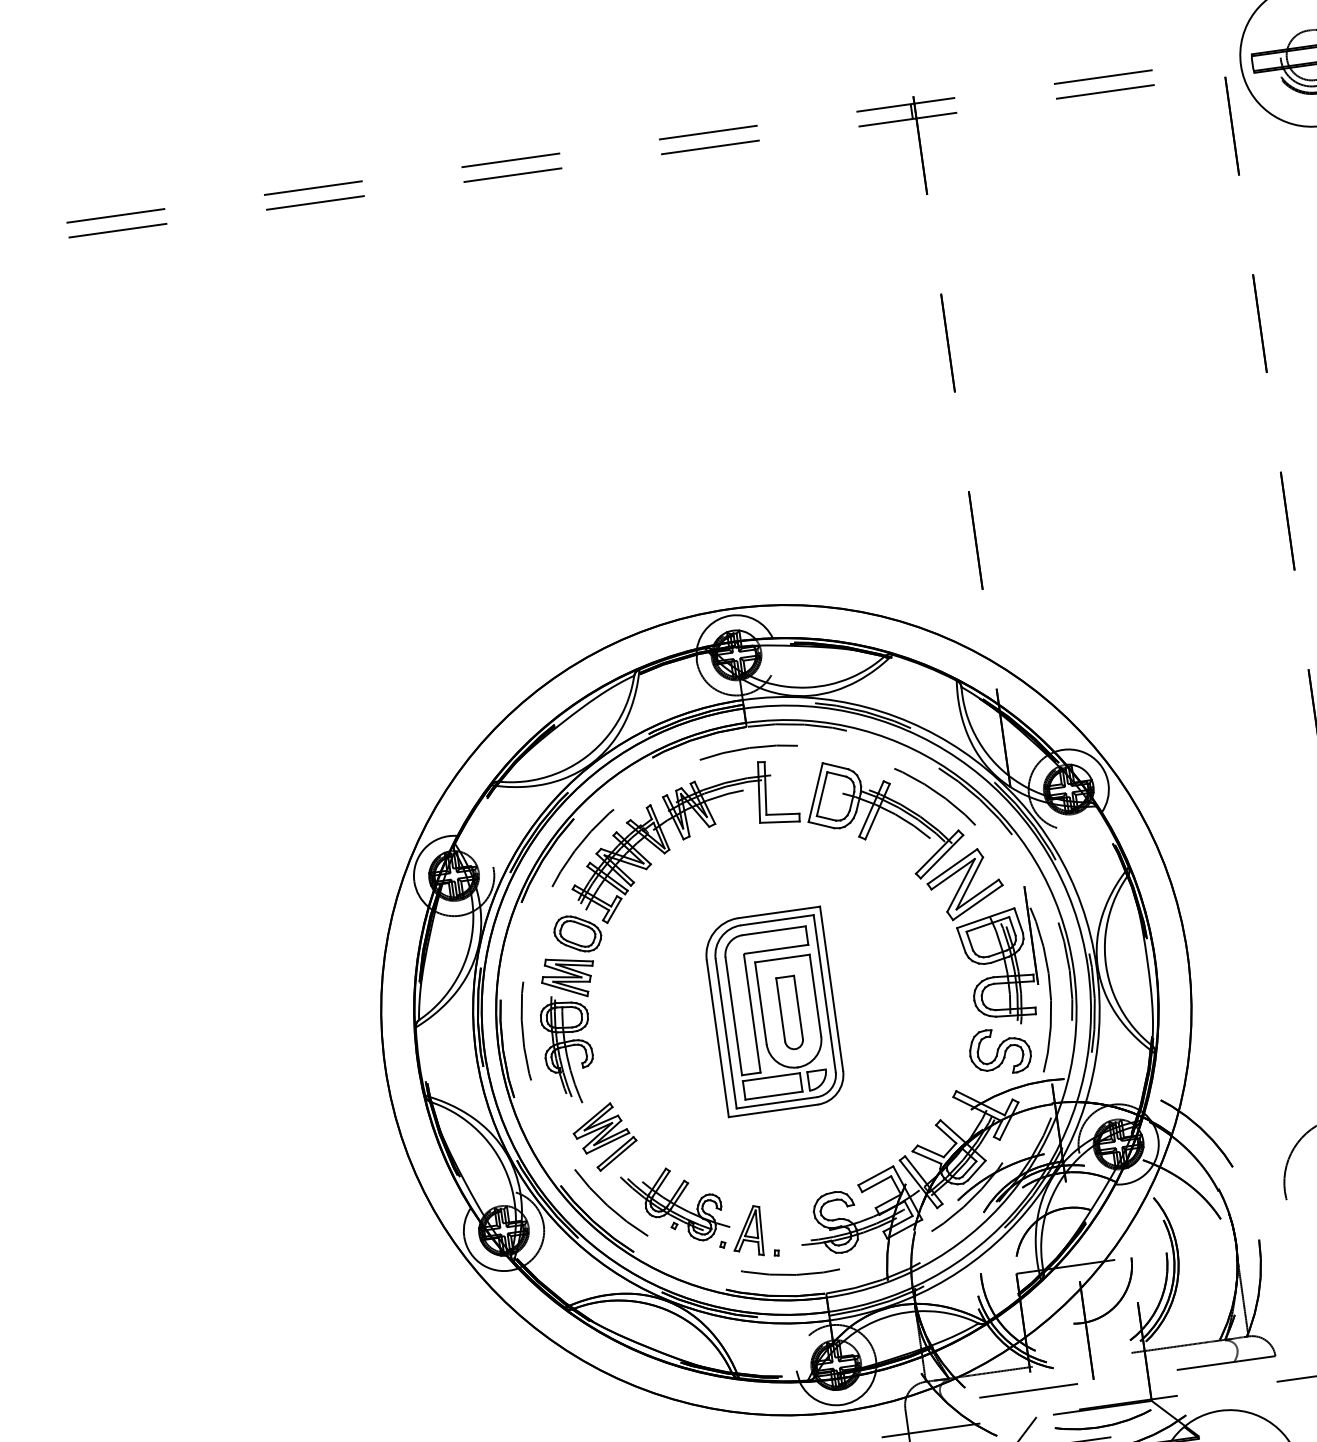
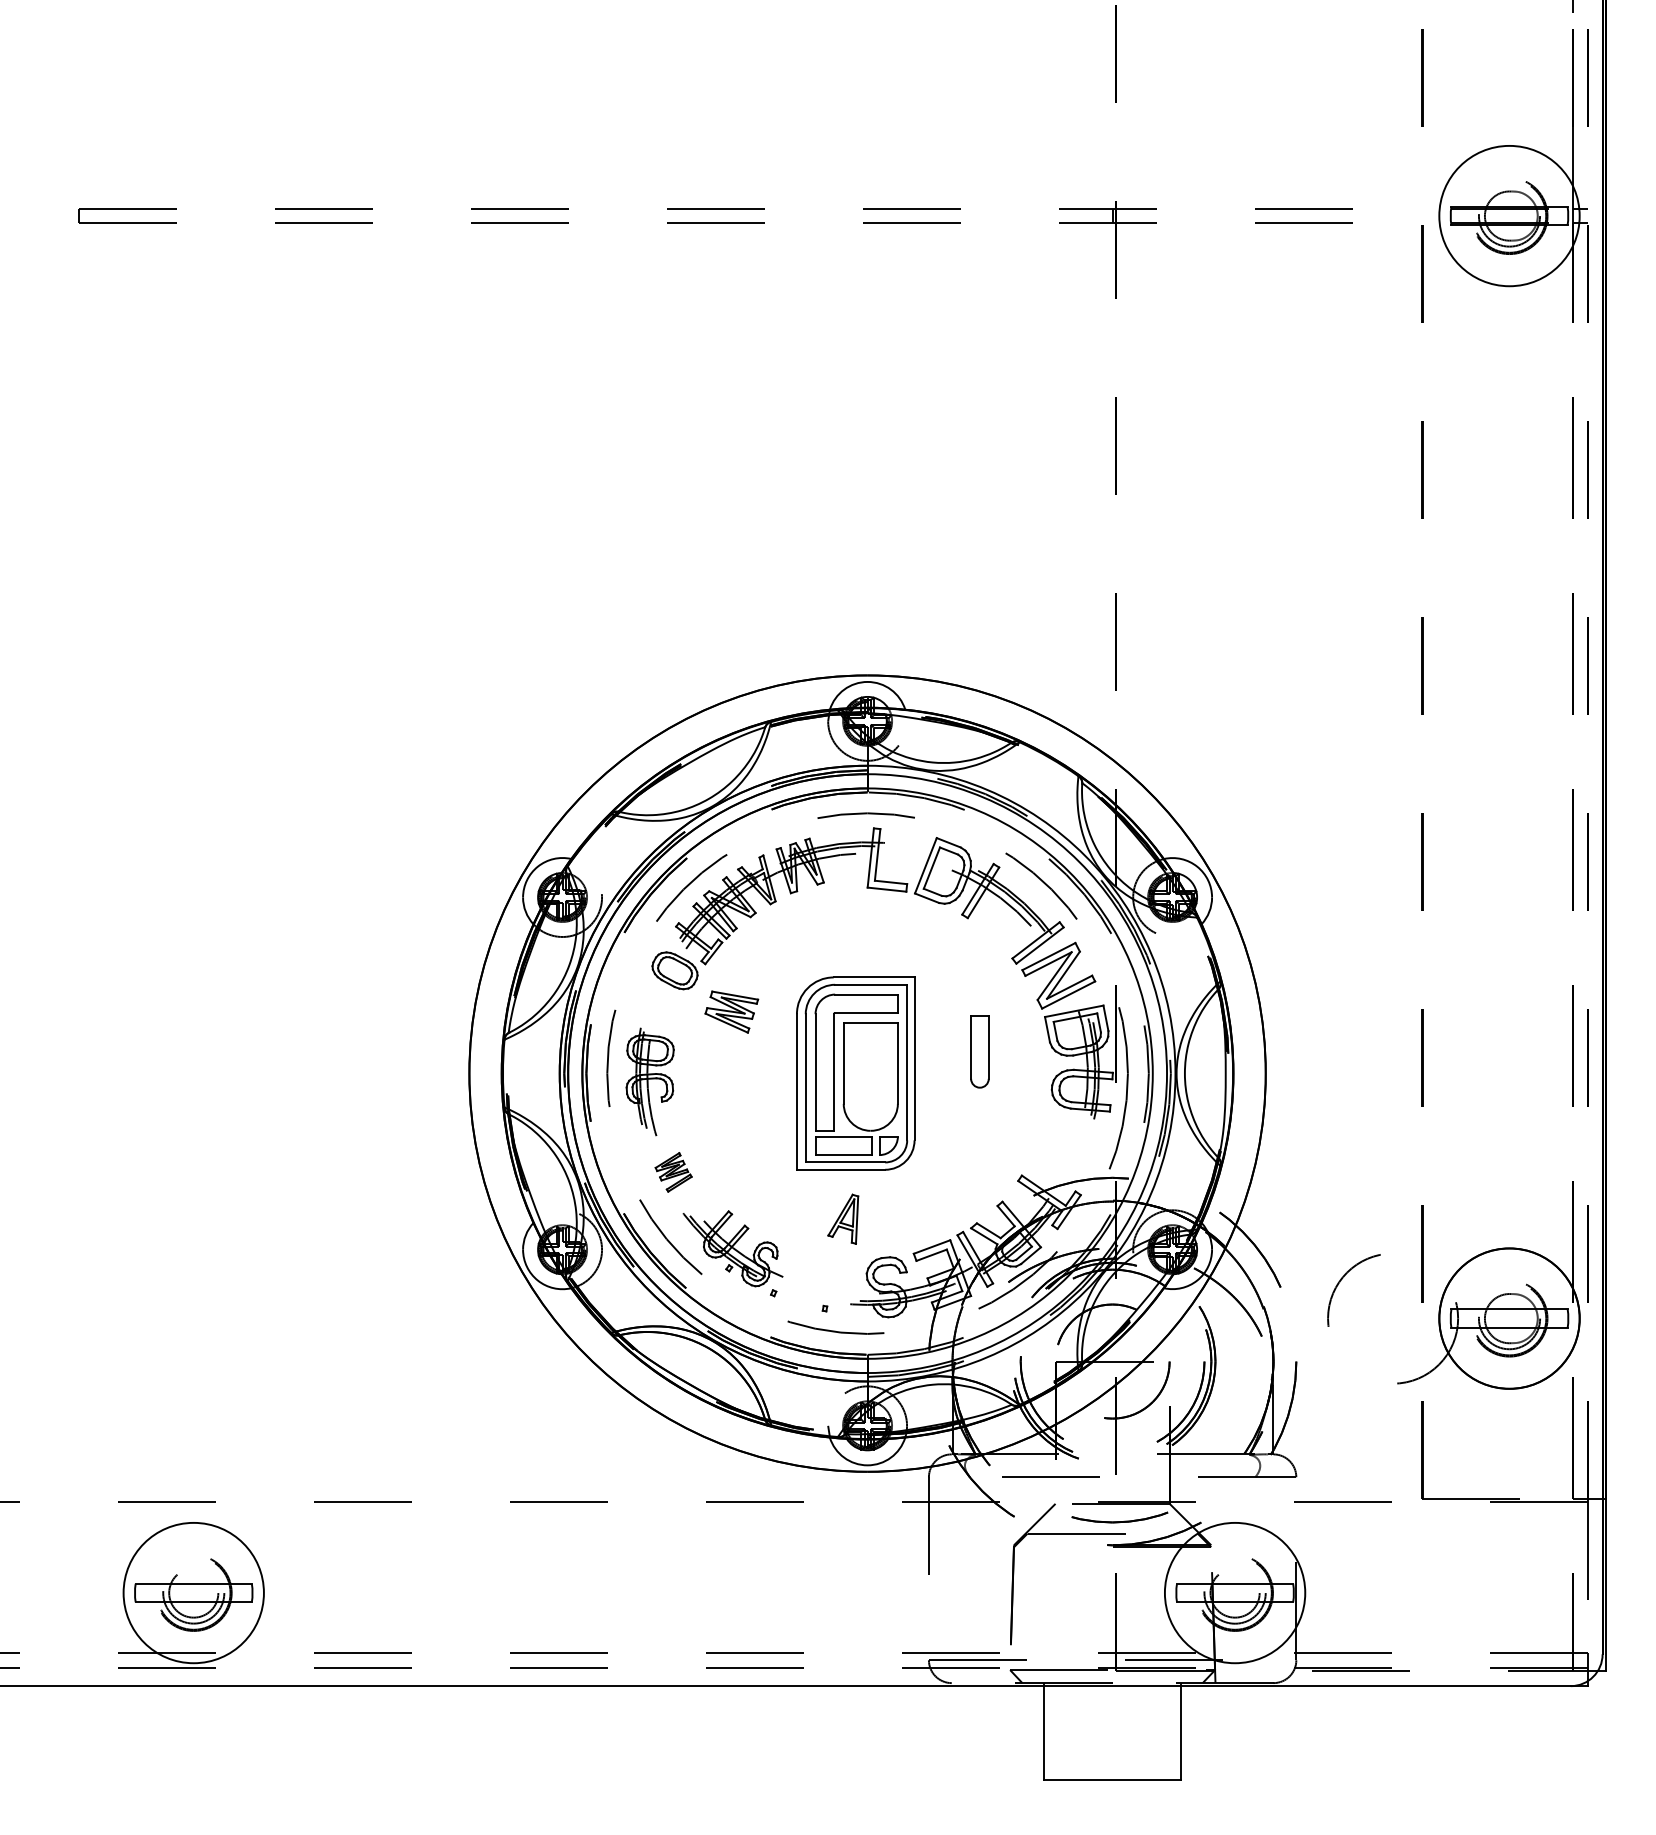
part: (567, 977) -> (731, 1011), moved
part: (789, 1012) -> (979, 1051), moved
part: (999, 1051) -> (1069, 1142), removed
part: (604, 1137) -> (673, 1172), size x0.6
part: (747, 1231) -> (843, 1218), moved

